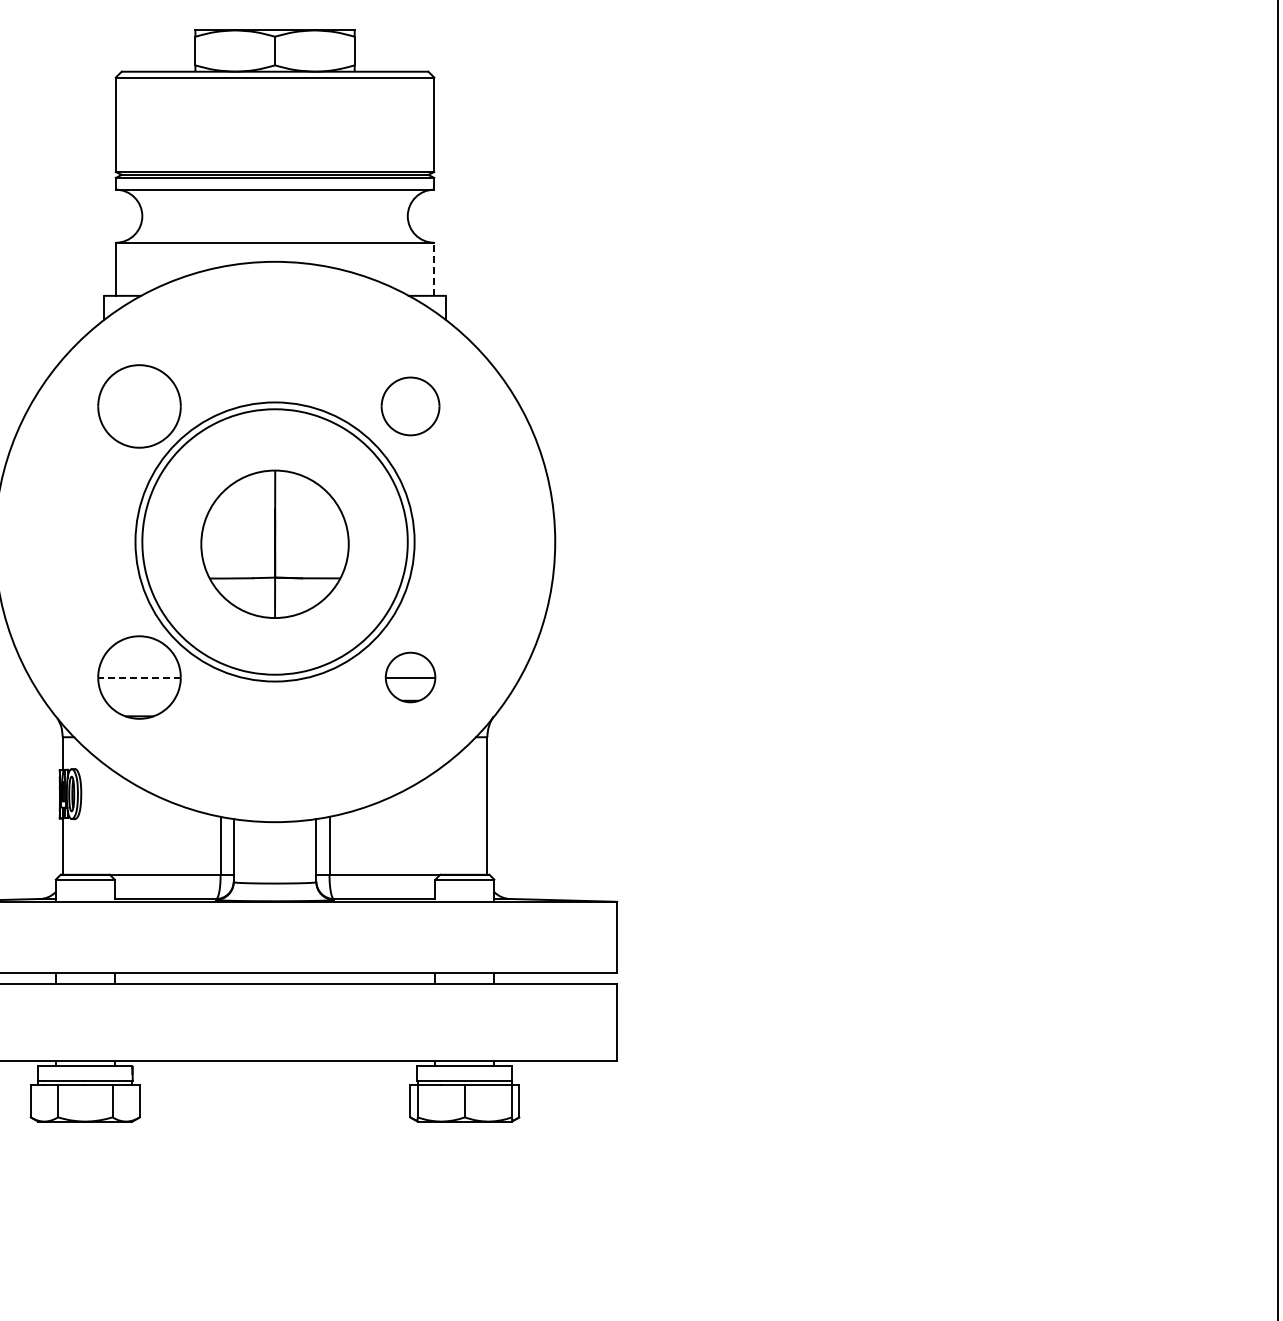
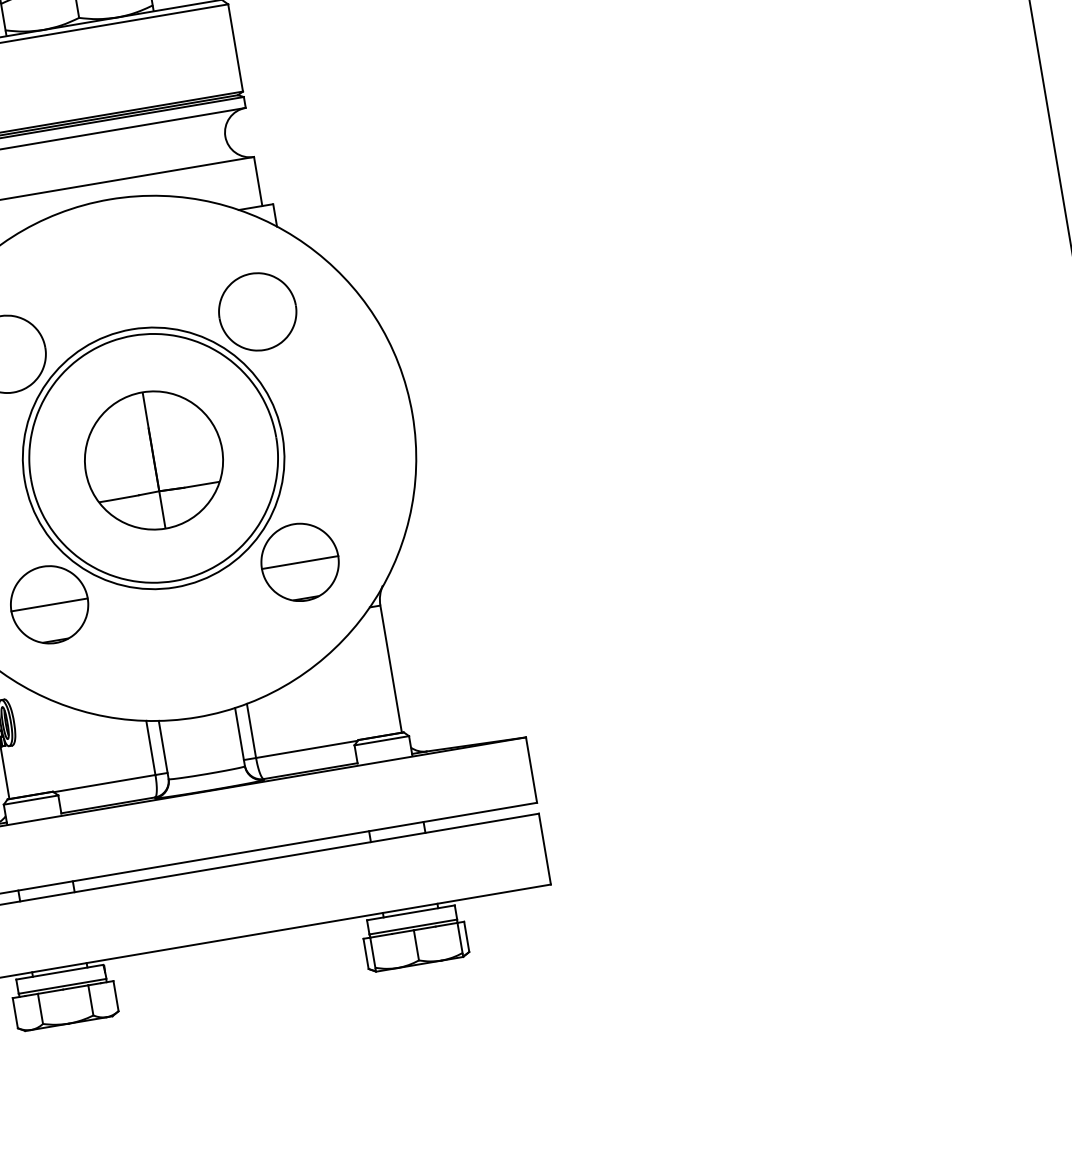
line: (434, 269) -> (258, 181), dashed -> solid
part: (410, 406) -> (257, 311), size x1.43
line: (138, 677) -> (48, 604), dashed -> solid
part: (410, 677) -> (299, 562), size x1.67

